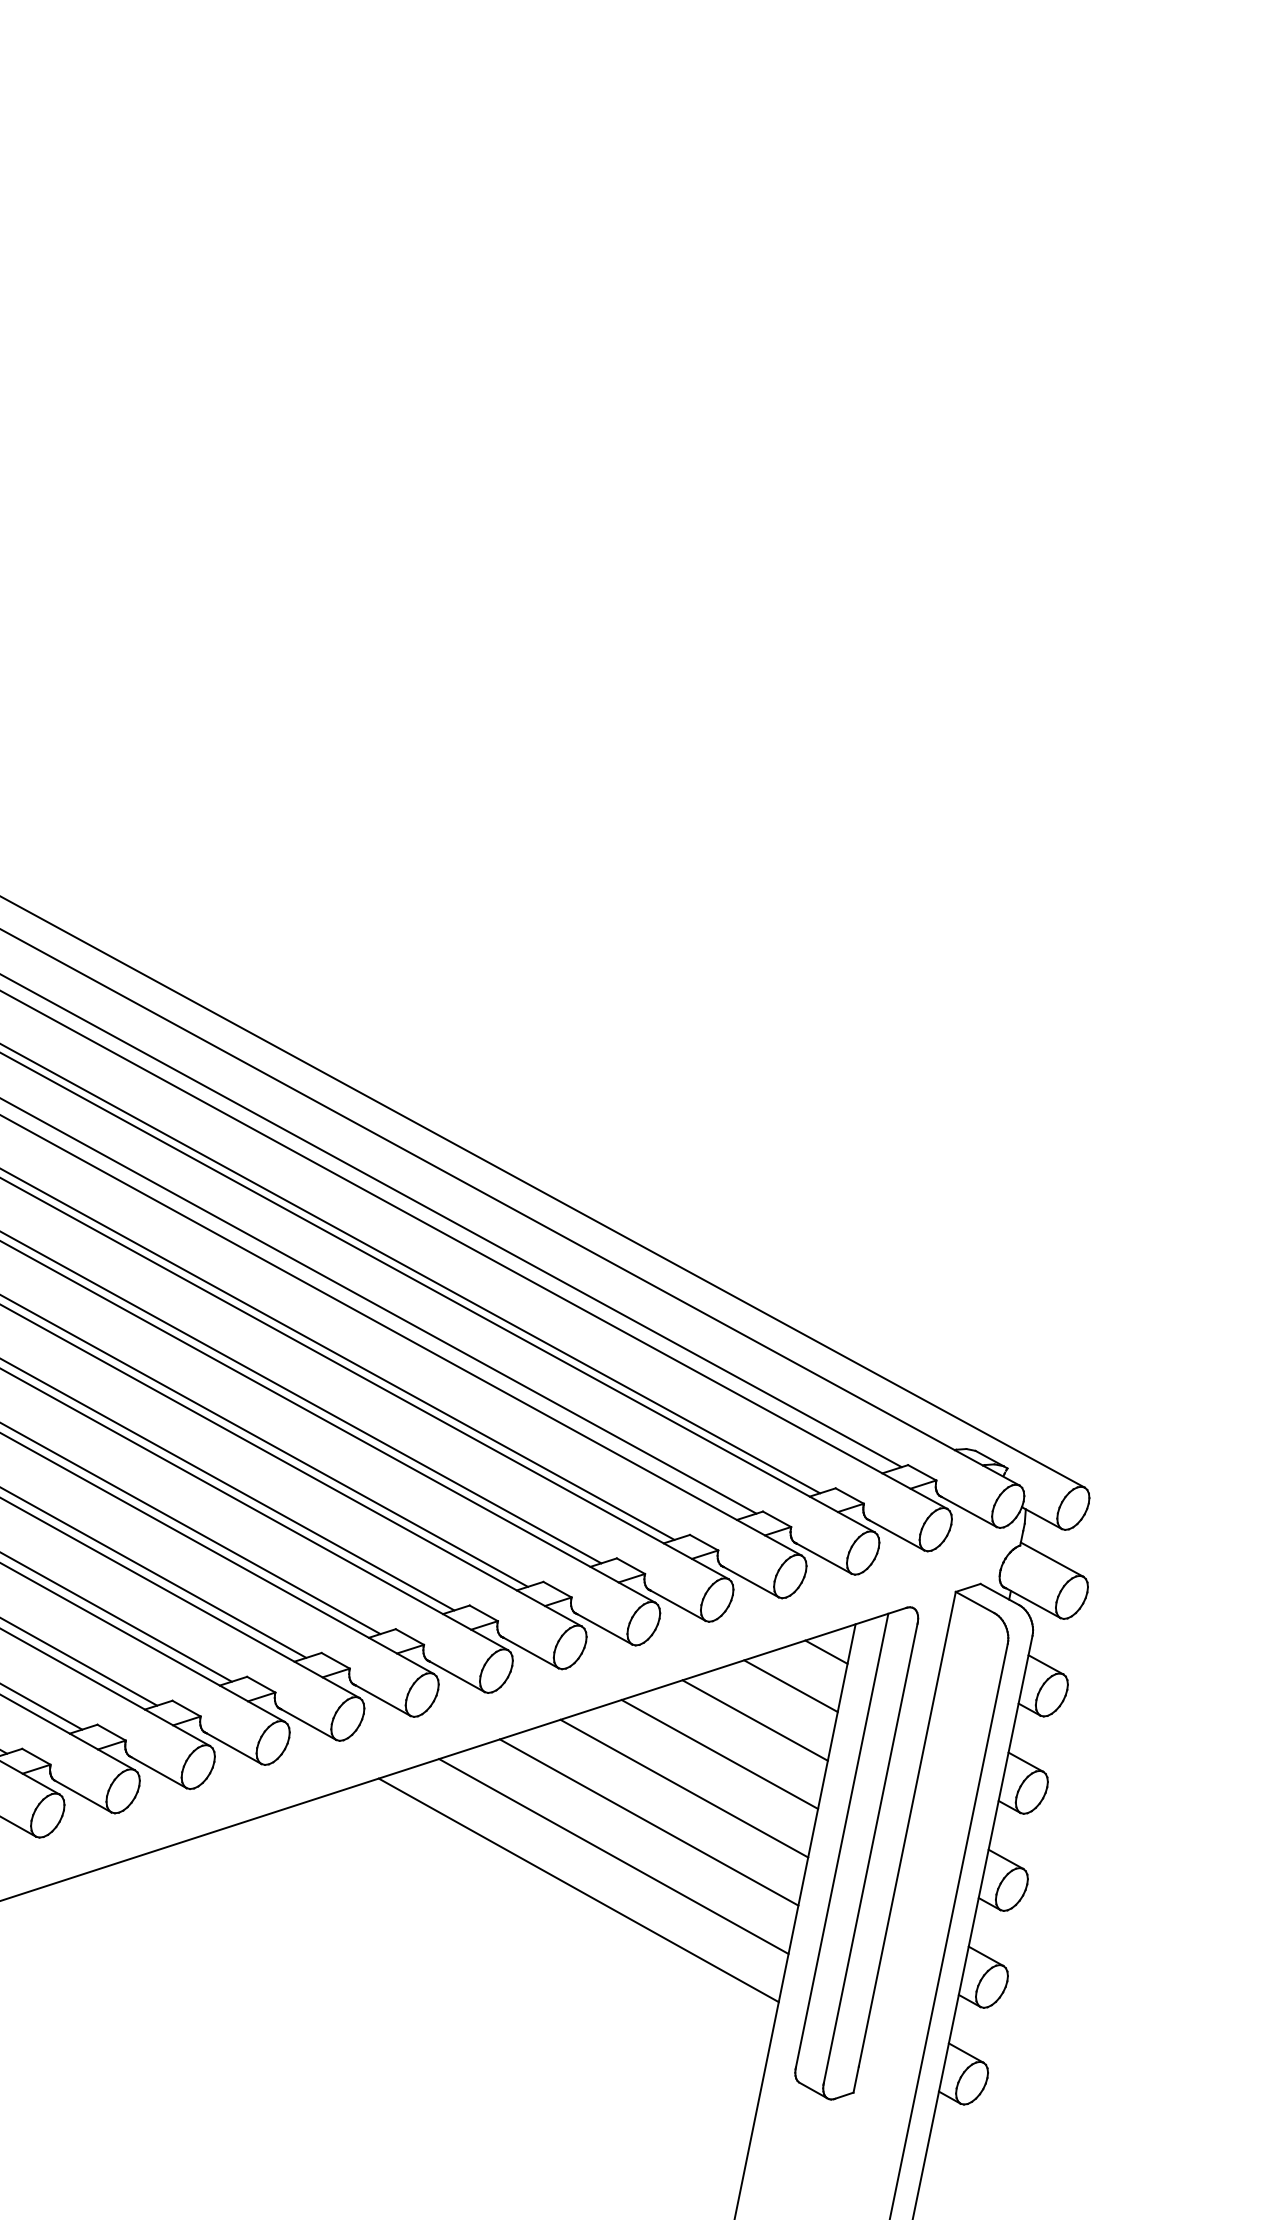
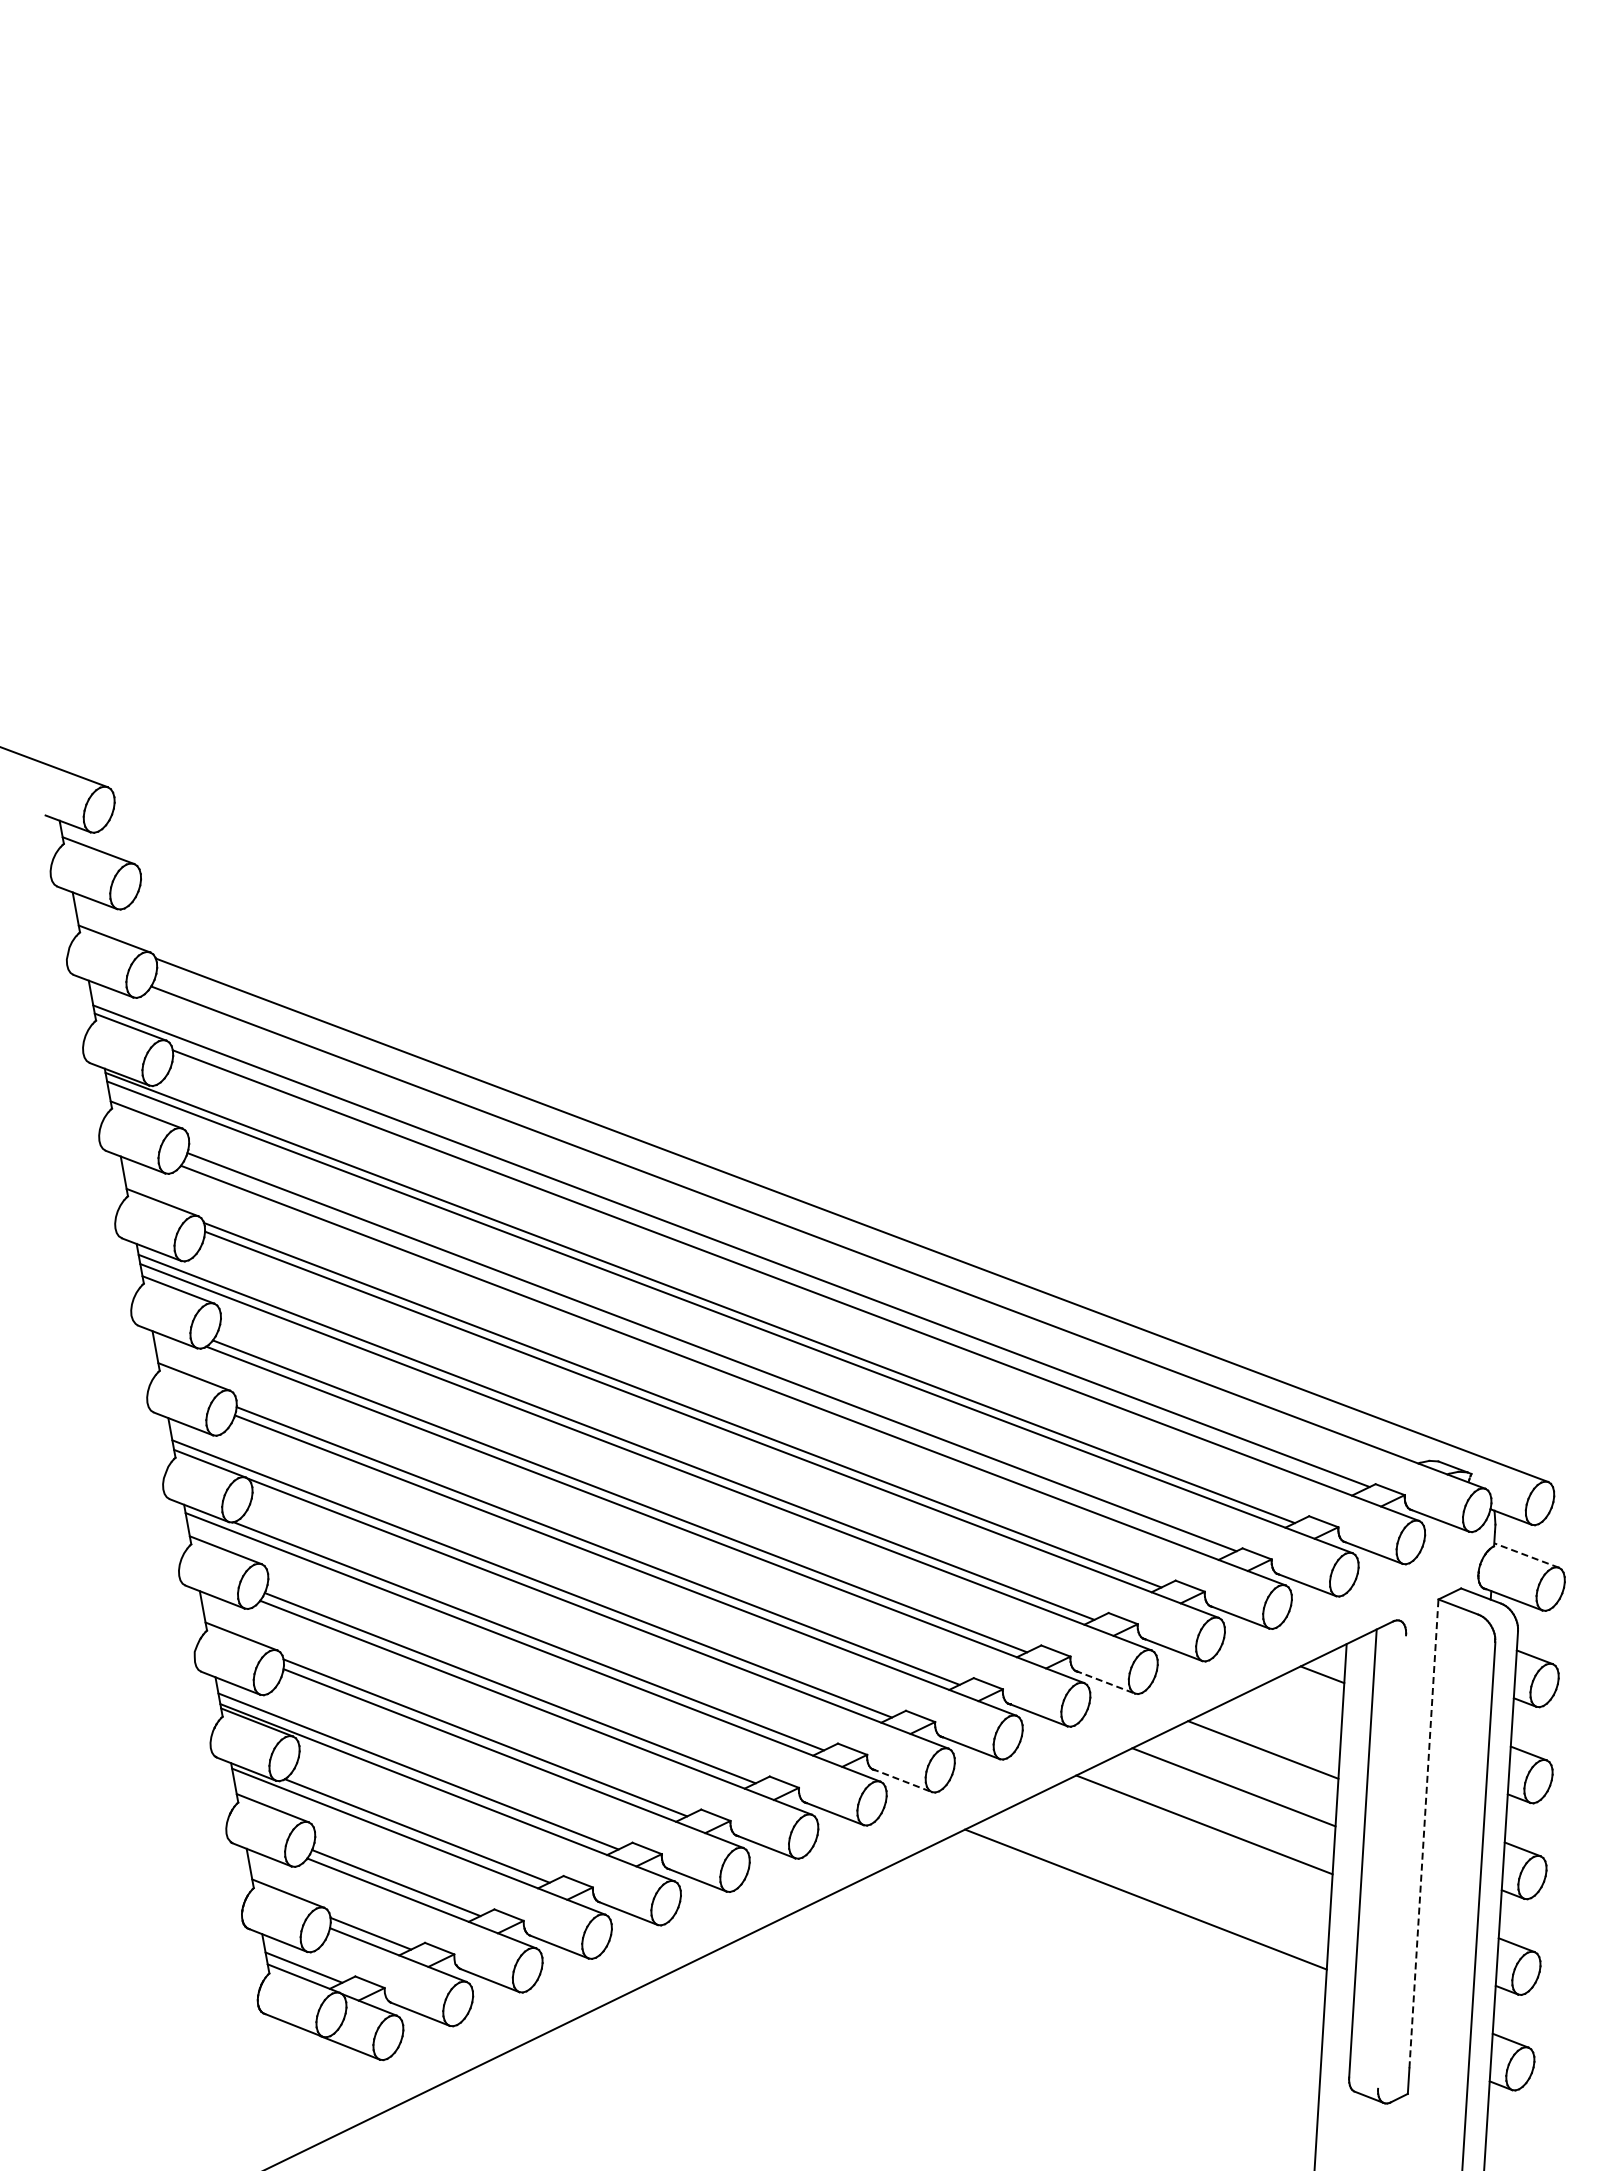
line: (1052, 1559) -> (1526, 1555), solid -> dashed
line: (603, 1628) -> (1105, 1682), solid -> dashed
line: (790, 1685) -> (1292, 1711), removed
line: (382, 1699) -> (902, 1780), solid -> dashed
line: (648, 1821) -> (1174, 1861), removed
line: (906, 1828) -> (1423, 1833), solid -> dashed
line: (871, 1853) -> (1392, 1861), removed
line: (578, 1890) -> (1116, 1936), removed

